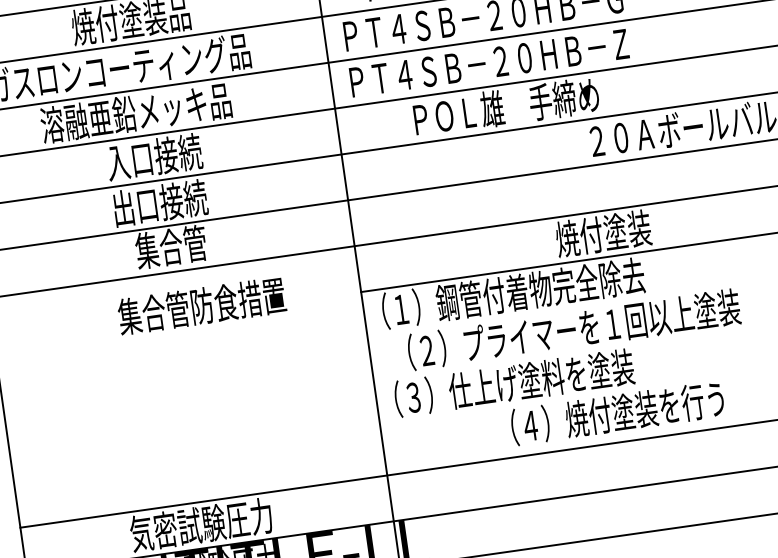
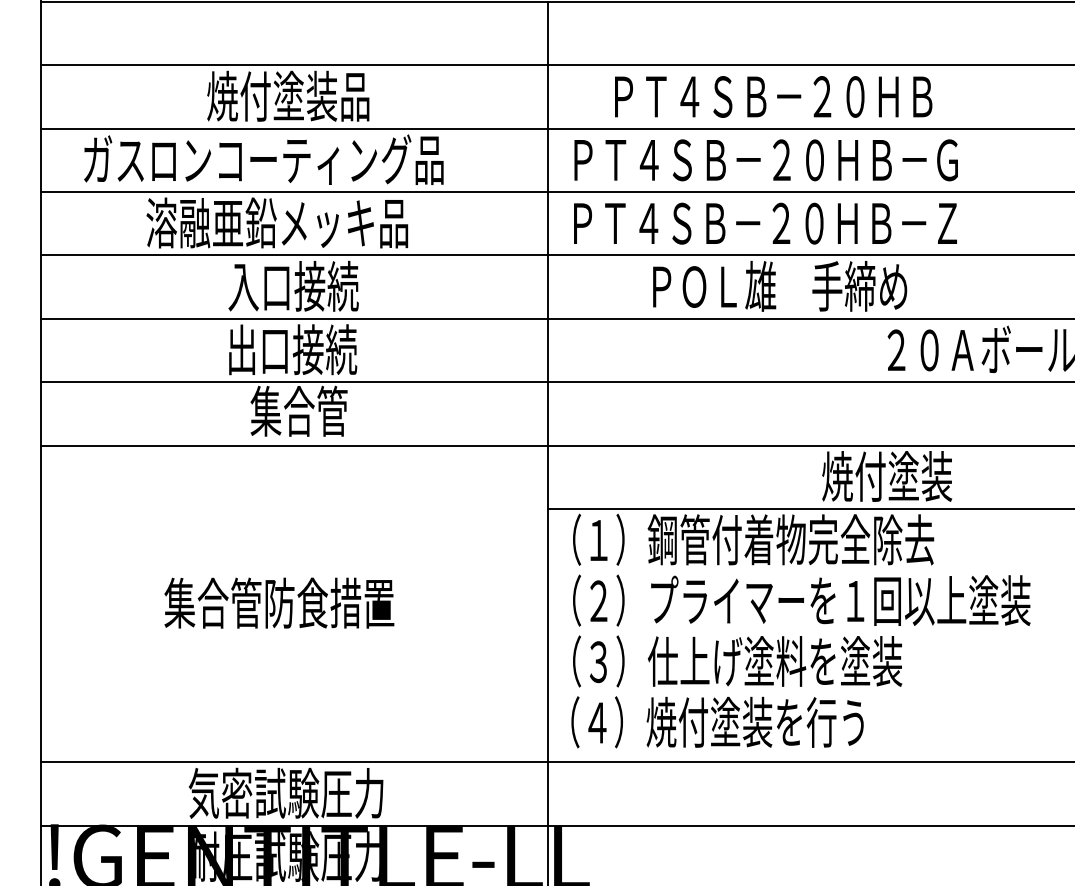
text: (201, 305) -> (279, 602), moved
text: (573, 329) -> (801, 600), moved
text: (617, 413) -> (717, 722), moved

